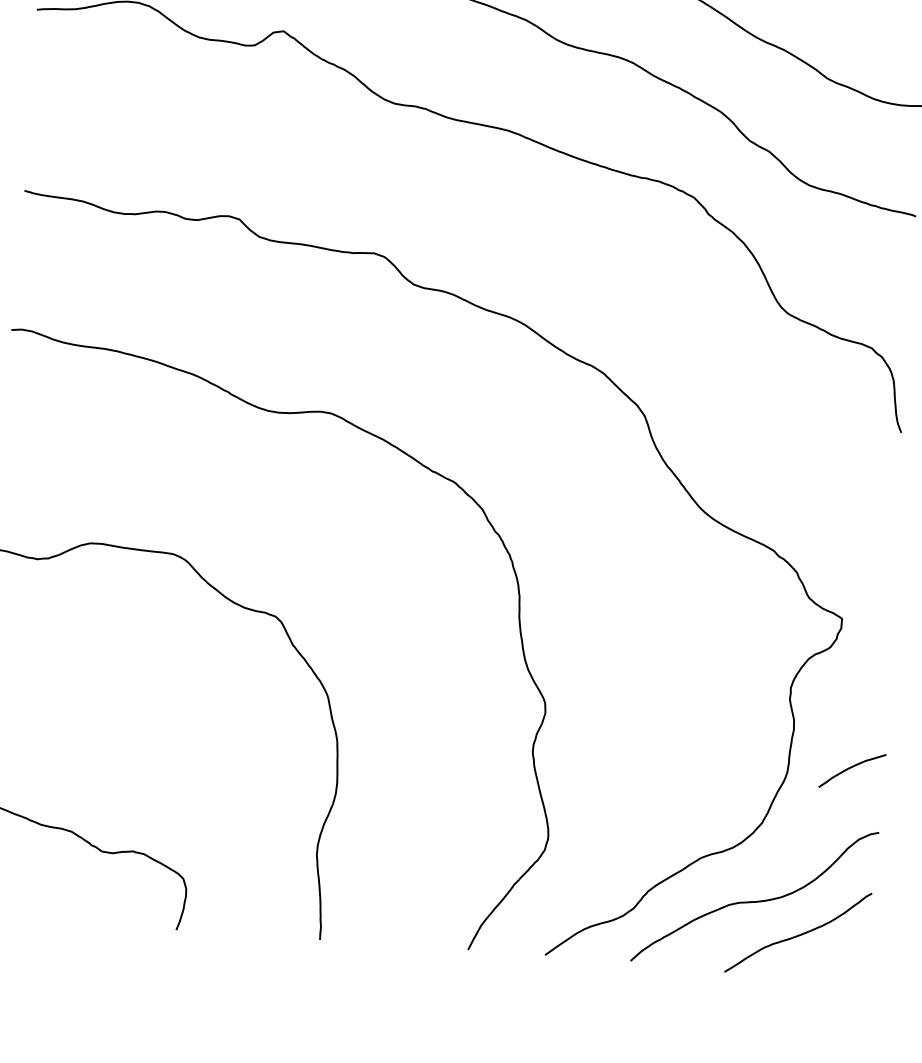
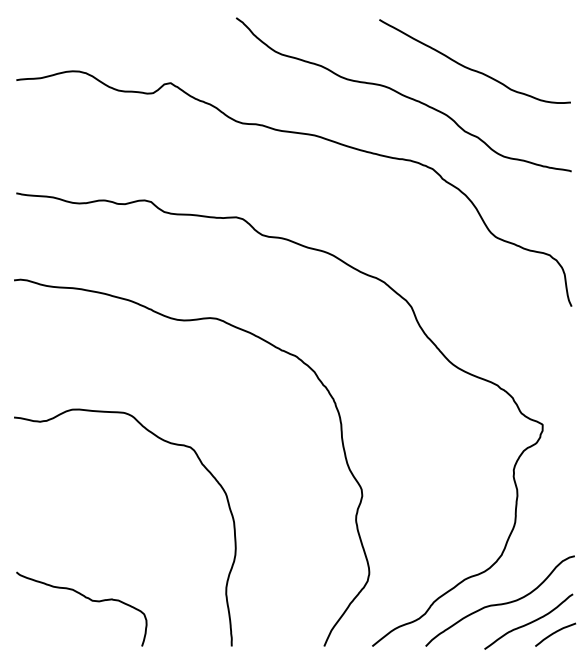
curve: (852, 768) -> (555, 633), moved

